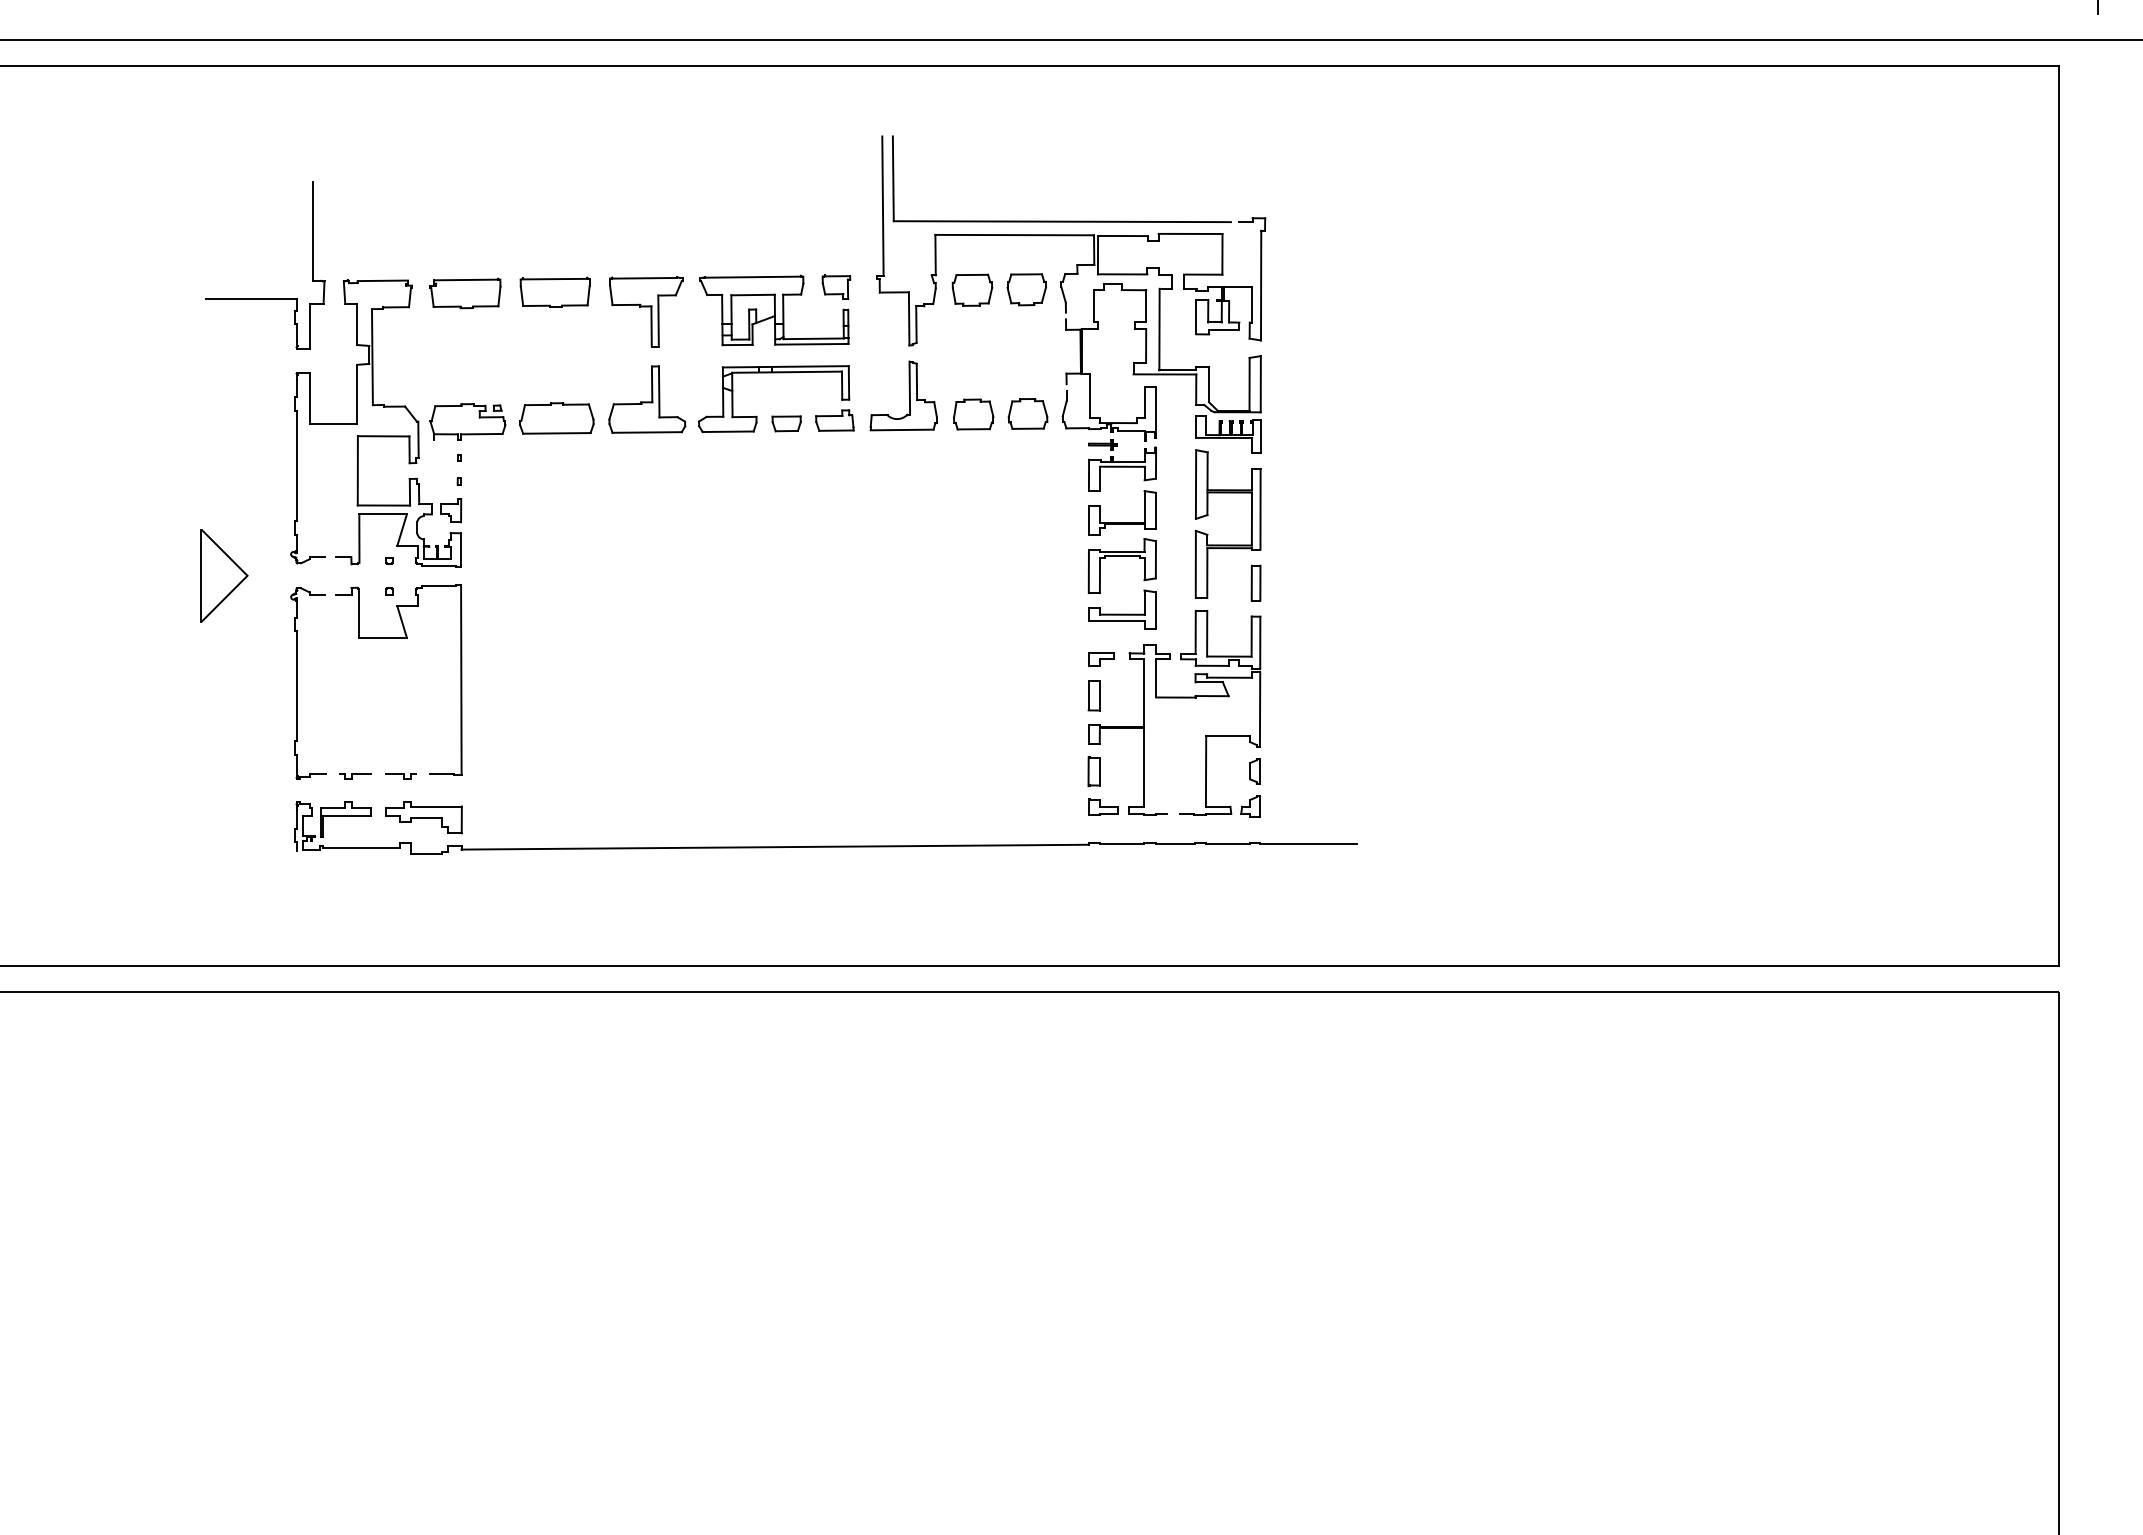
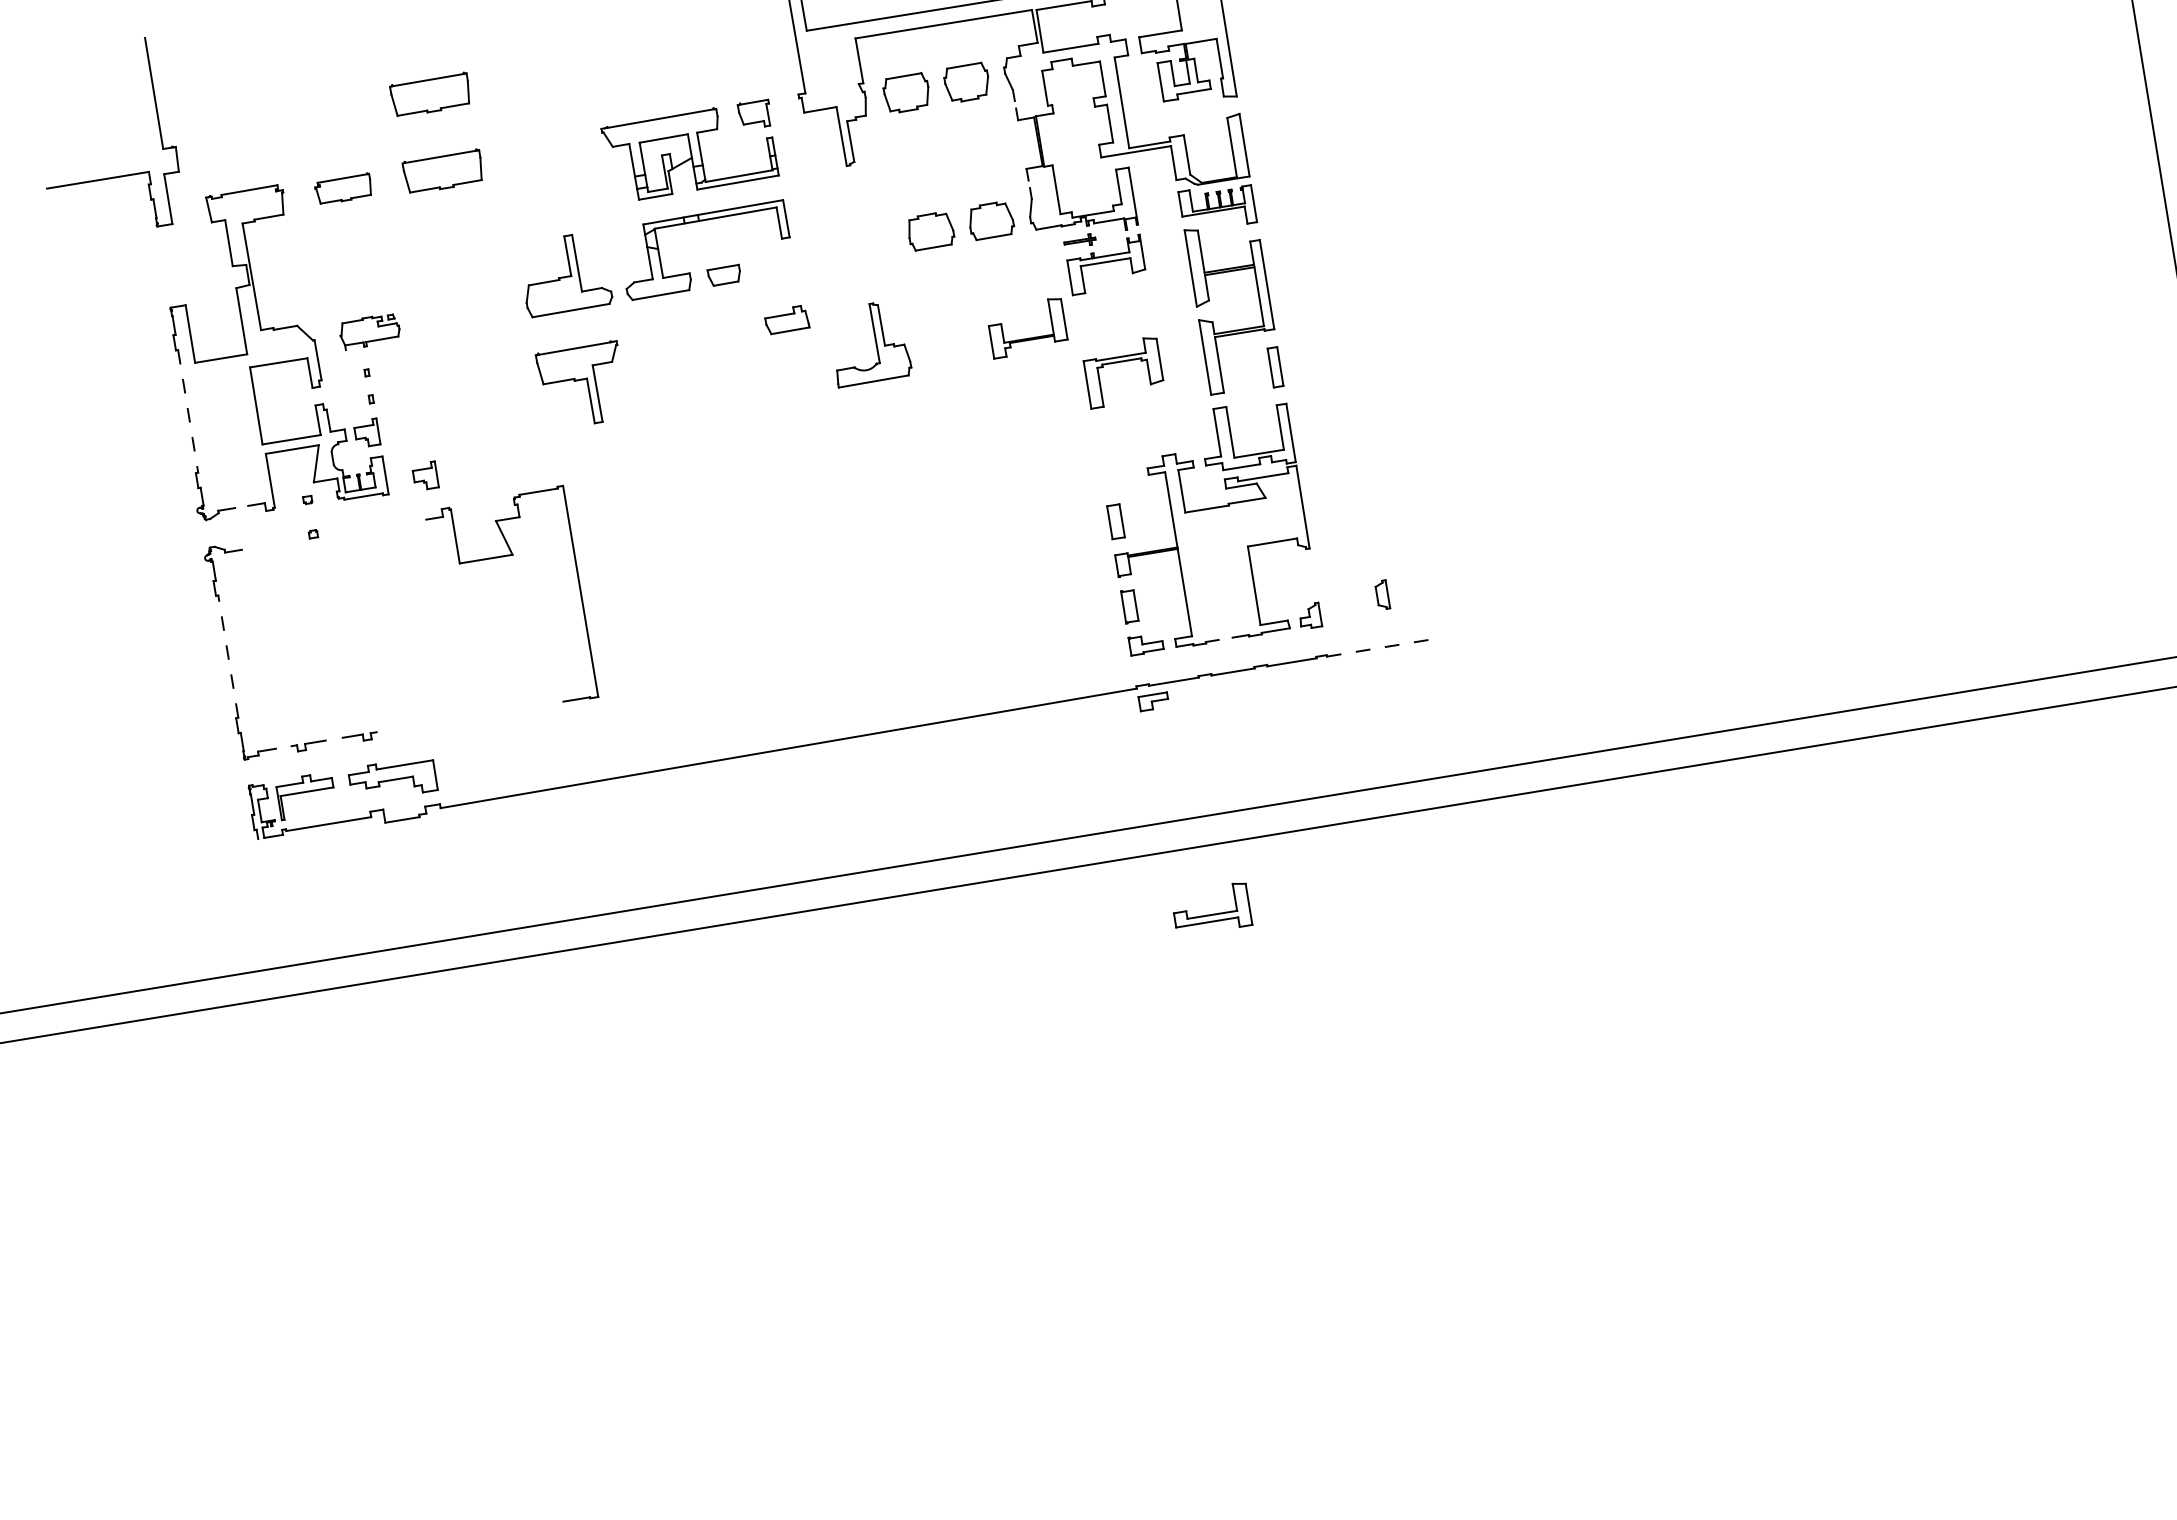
part: (554, 222) -> (429, 93), added
part: (465, 293) -> (343, 189), size x0.7
part: (265, 298) -> (113, 176), moved
part: (646, 311) -> (582, 385), moved
part: (903, 395) -> (868, 342), moved
part: (556, 418) -> (467, 311), removed
part: (834, 420) -> (786, 319), moved
part: (467, 421) -> (369, 331), size x0.7
line: (297, 466) -> (188, 412), solid -> dashed
part: (1122, 522) -> (1029, 338), moved
part: (496, 556) -> (426, 475), added
part: (224, 575) -> (127, 546), removed
part: (1122, 609) -> (1211, 908), moved
part: (398, 638) -> (503, 556), moved
part: (1101, 659) -> (1153, 701), moved
line: (297, 685) -> (228, 655), solid -> dashed
part: (1254, 771) -> (1381, 595), moved
line: (1308, 843) -> (1381, 647), solid -> dashed

